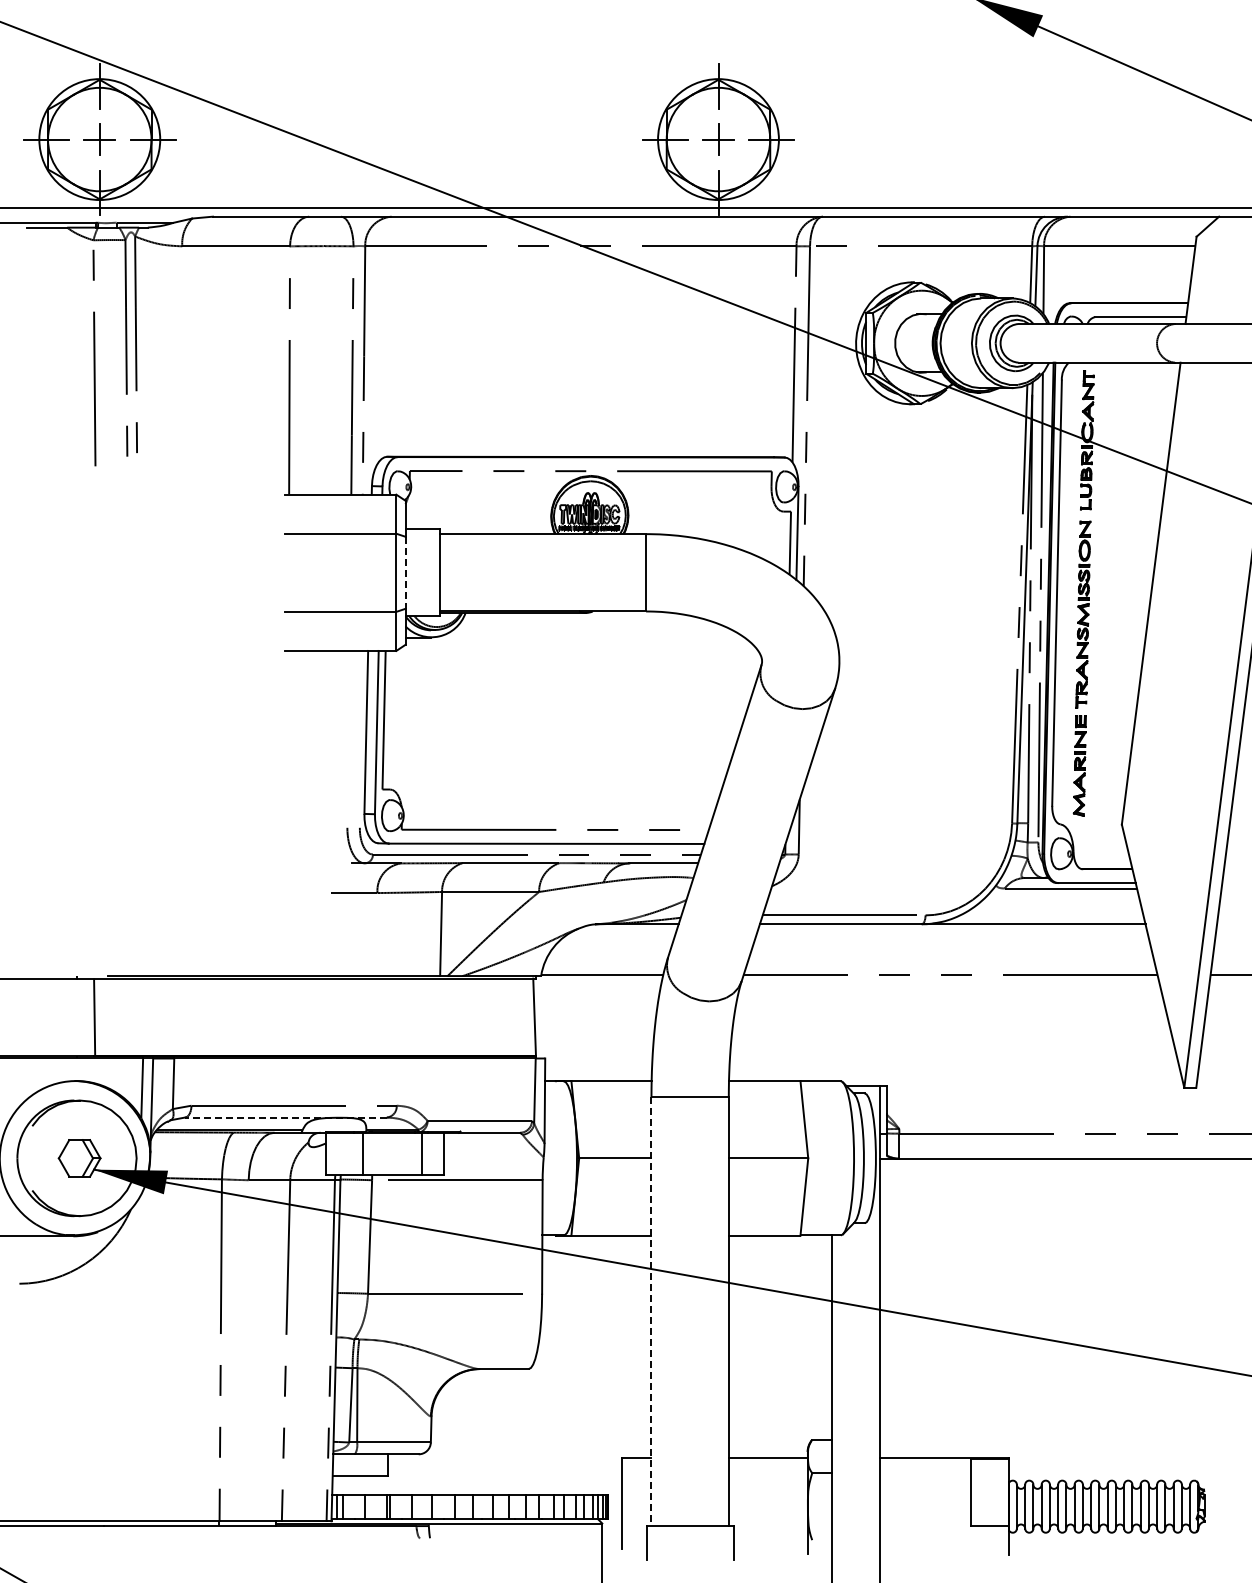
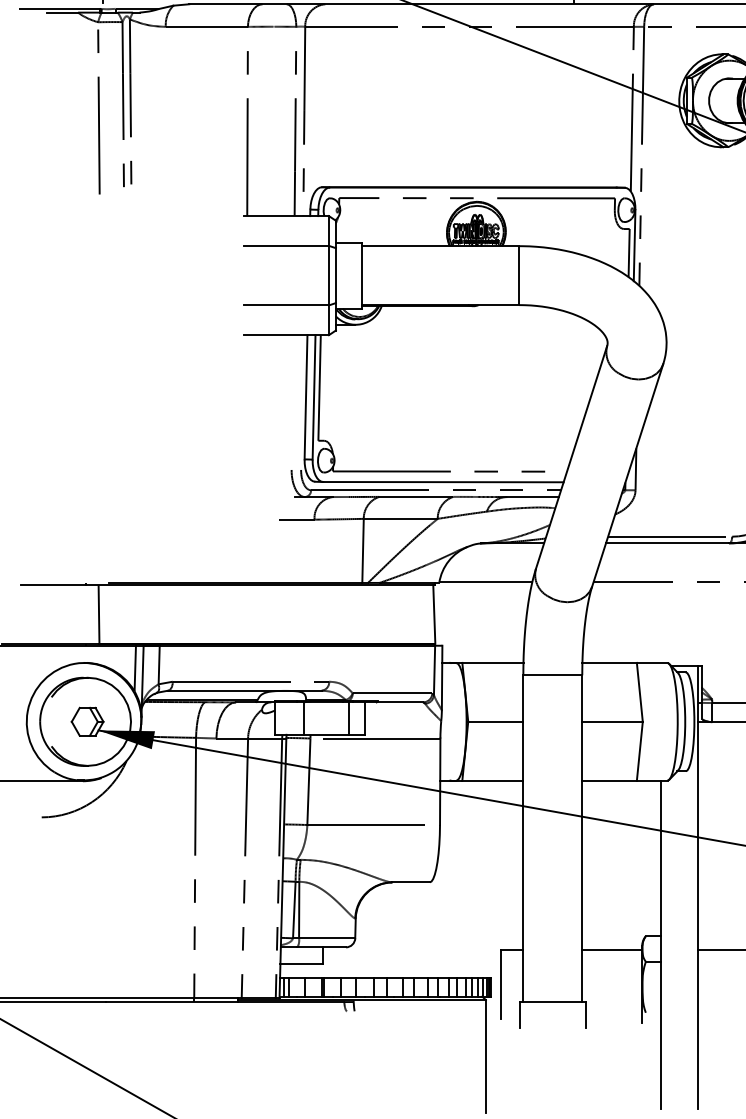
line: (405, 573) -> (335, 276), dashed -> solid
line: (285, 1117) -> (244, 690), dashed -> solid
line: (651, 1312) -> (523, 839), dashed -> solid

